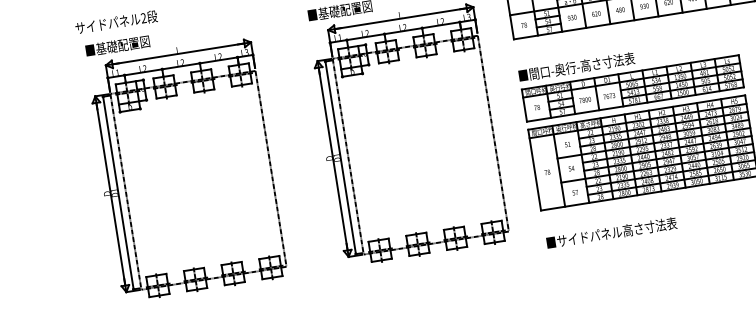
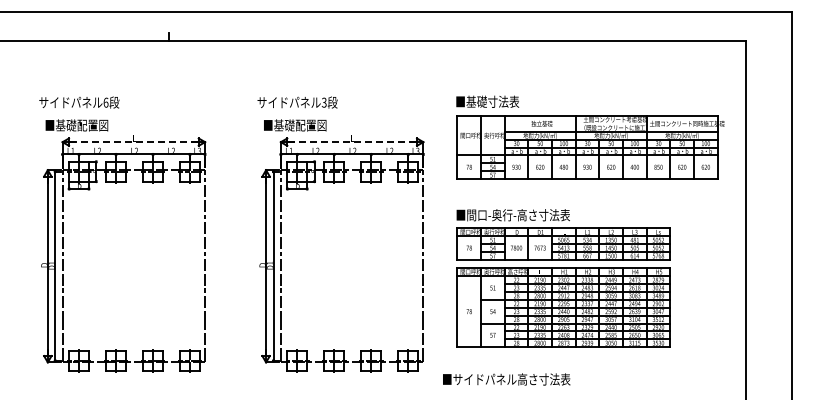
text: (143, 18) -> (105, 102), 2 -> 6
line: (401, 19) -> (352, 142), solid -> dashed
line: (178, 54) -> (133, 142), solid -> dashed
text: (611, 233) -> (506, 379), moved

